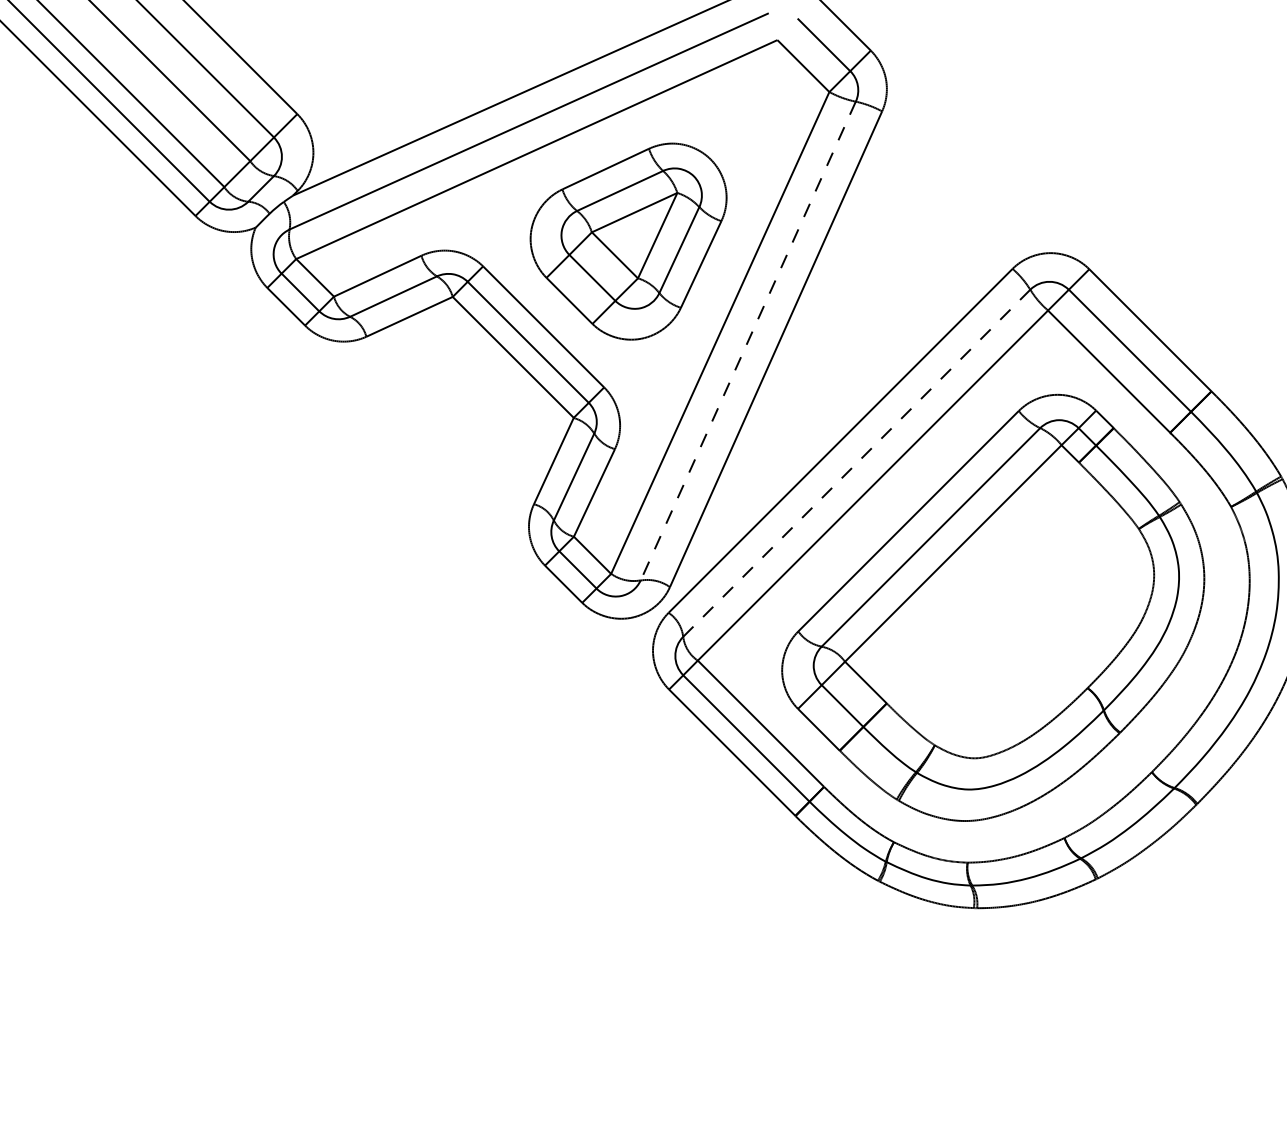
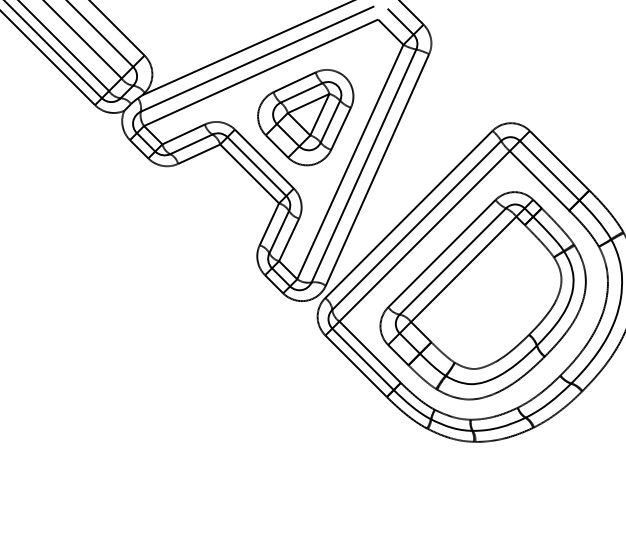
line: (747, 340) -> (363, 165), dashed -> solid
line: (858, 463) -> (417, 225), dashed -> solid

